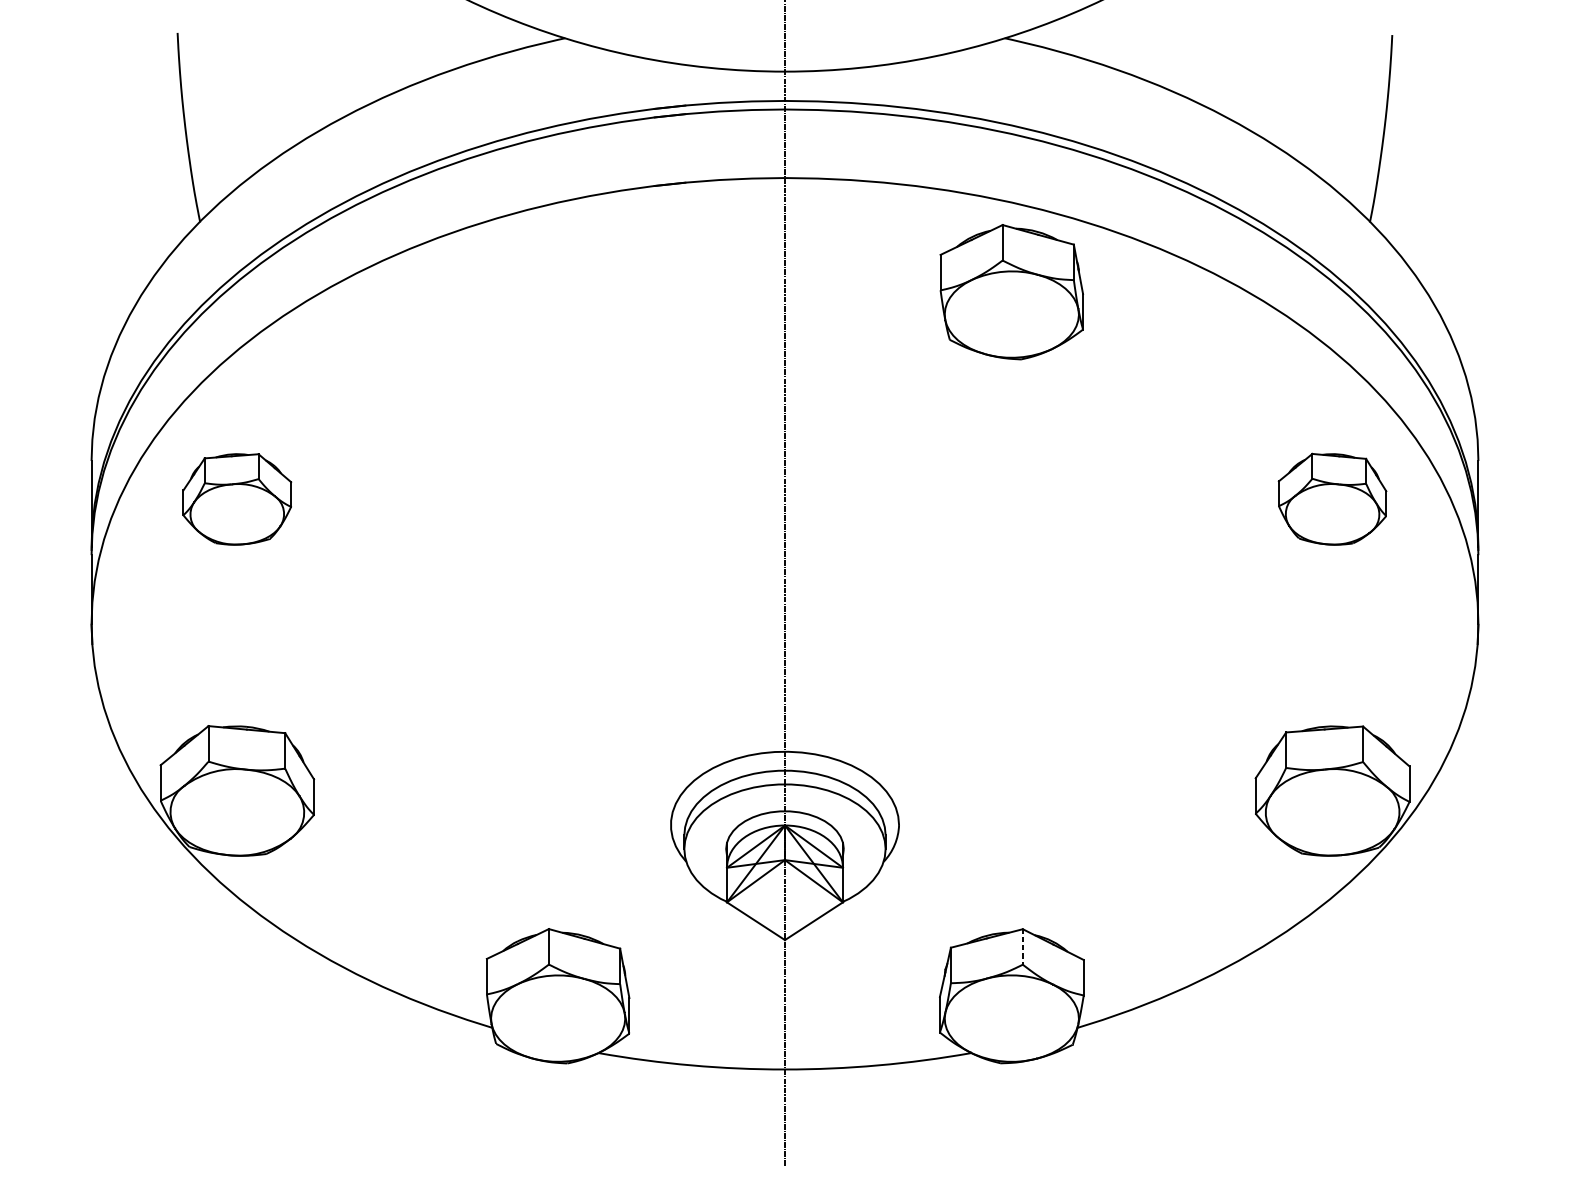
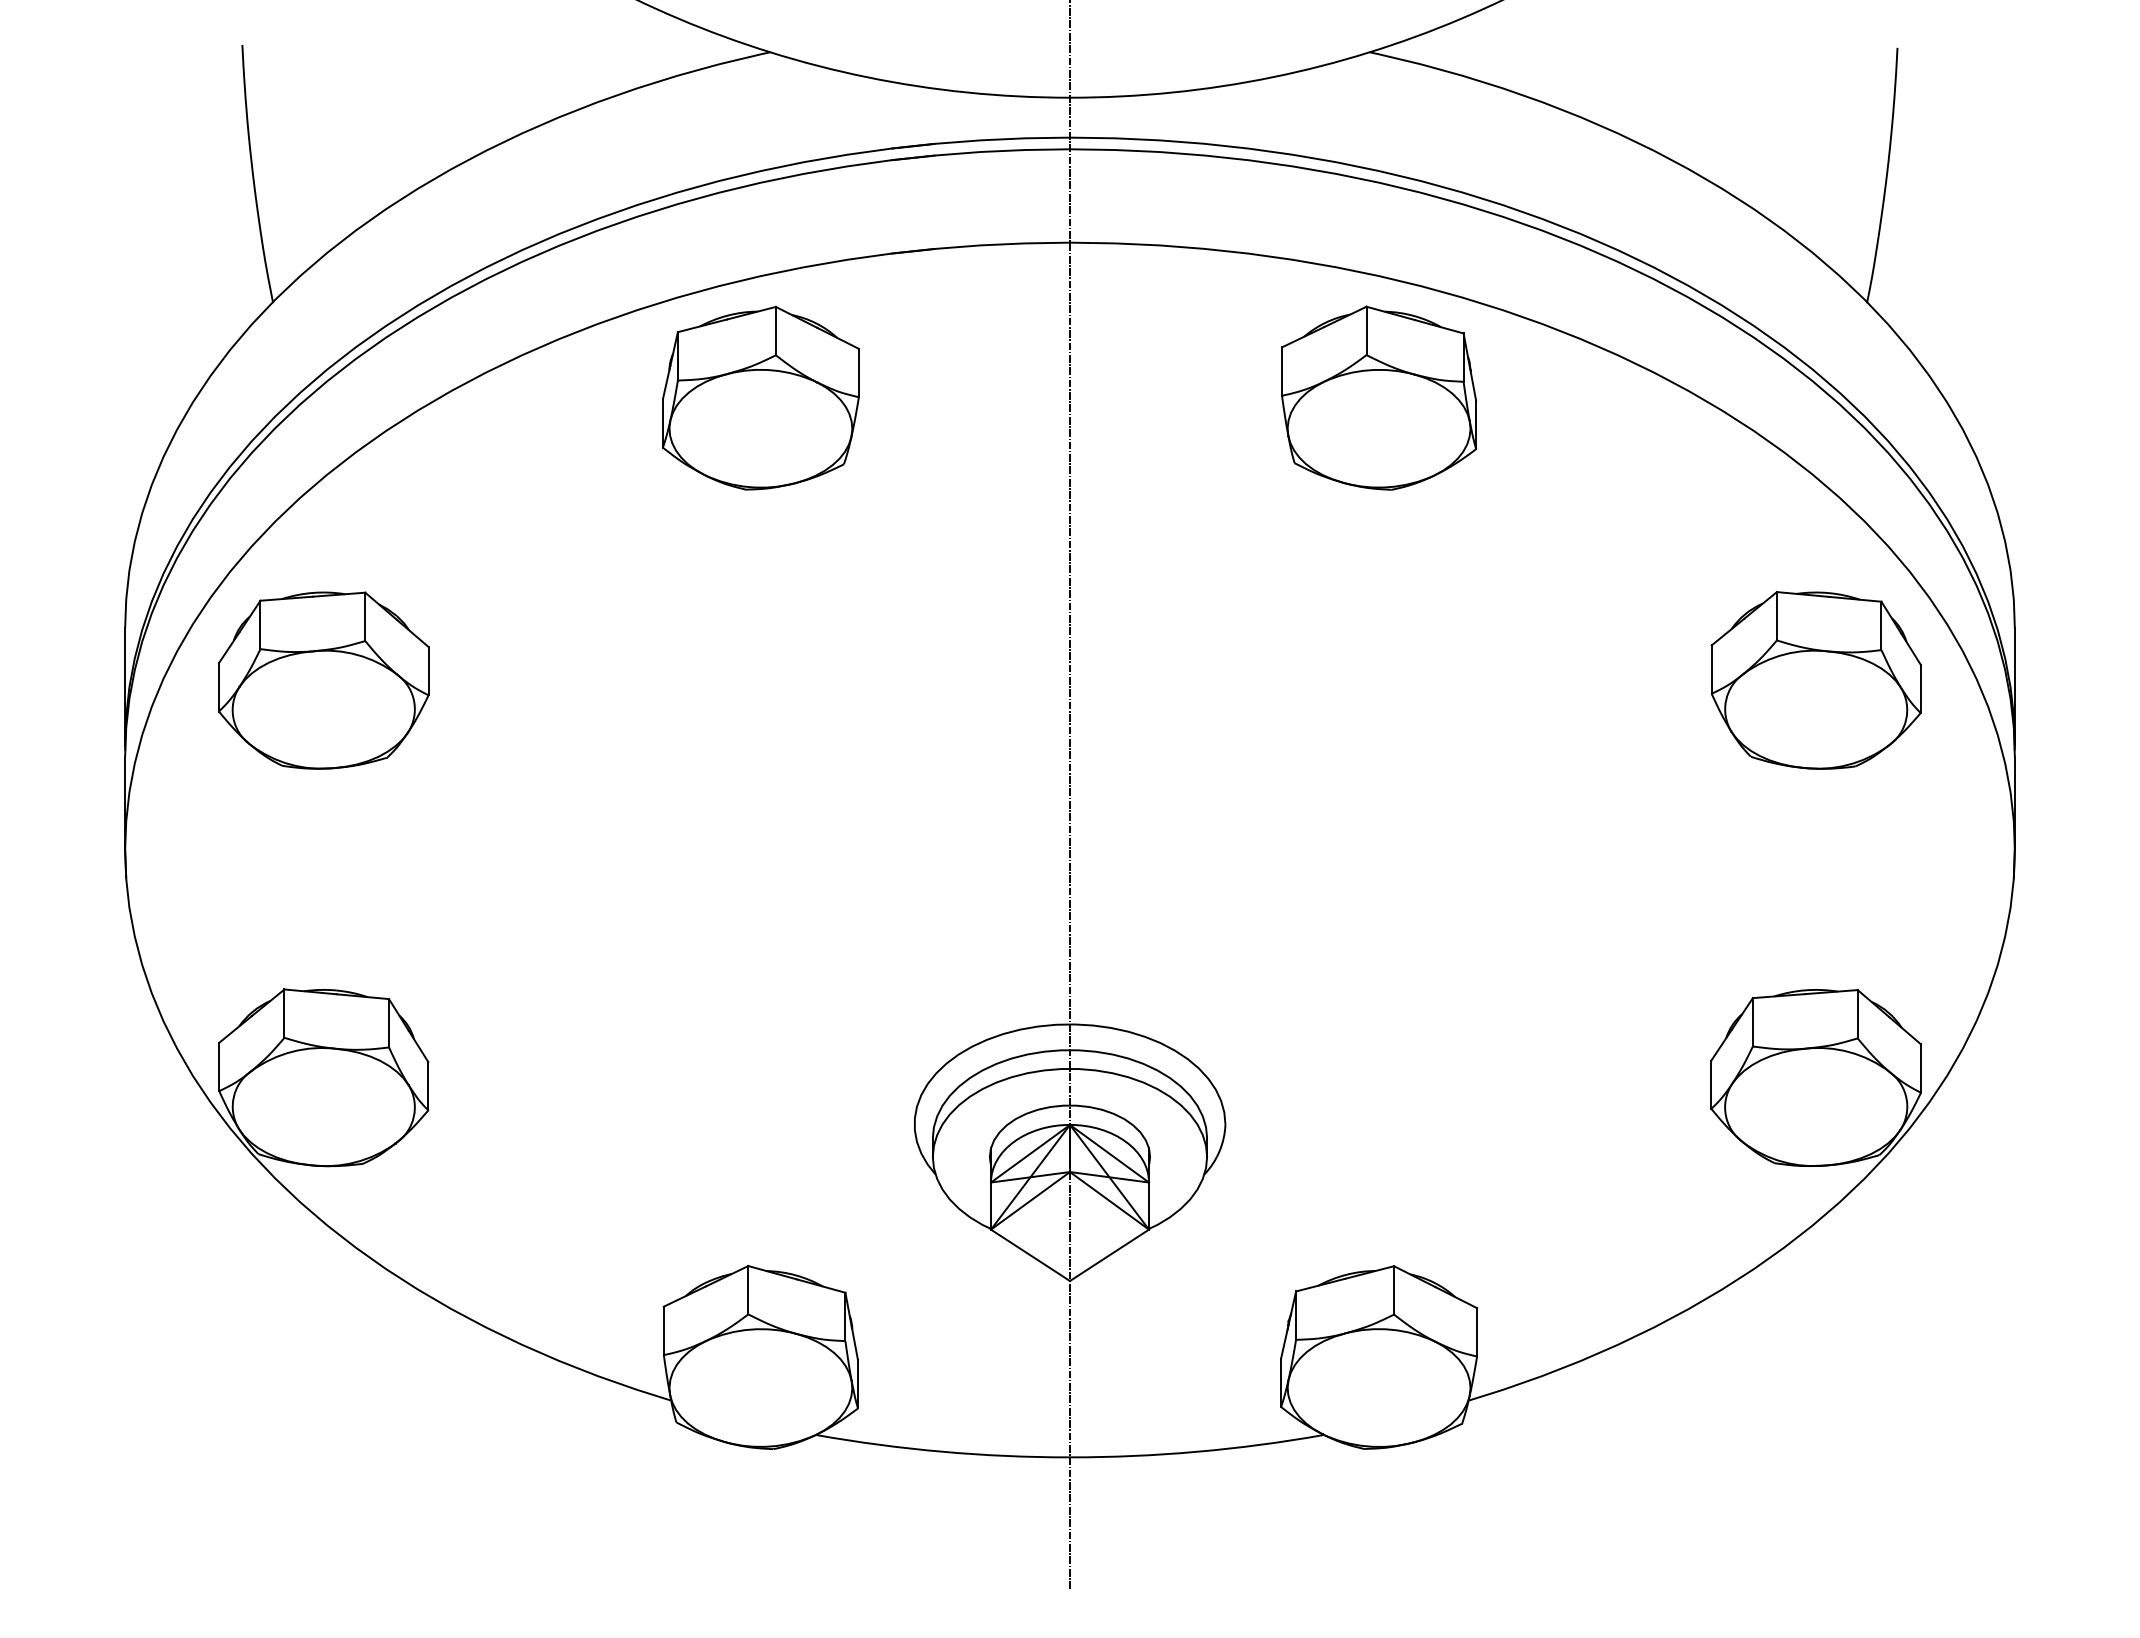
part: (557, 291) -> (760, 397), added
part: (237, 499) -> (323, 680), size x1.43
part: (1332, 499) -> (1815, 680), size x1.43
line: (1023, 947) -> (1394, 1290), dashed -> solid

